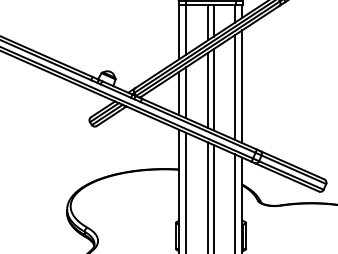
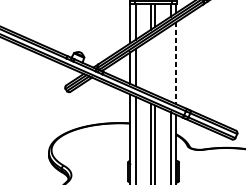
line: (235, 87) -> (171, 63), removed
line: (242, 87) -> (176, 63), solid -> dashed
line: (207, 89) -> (150, 65), removed
line: (213, 89) -> (155, 65), removed

